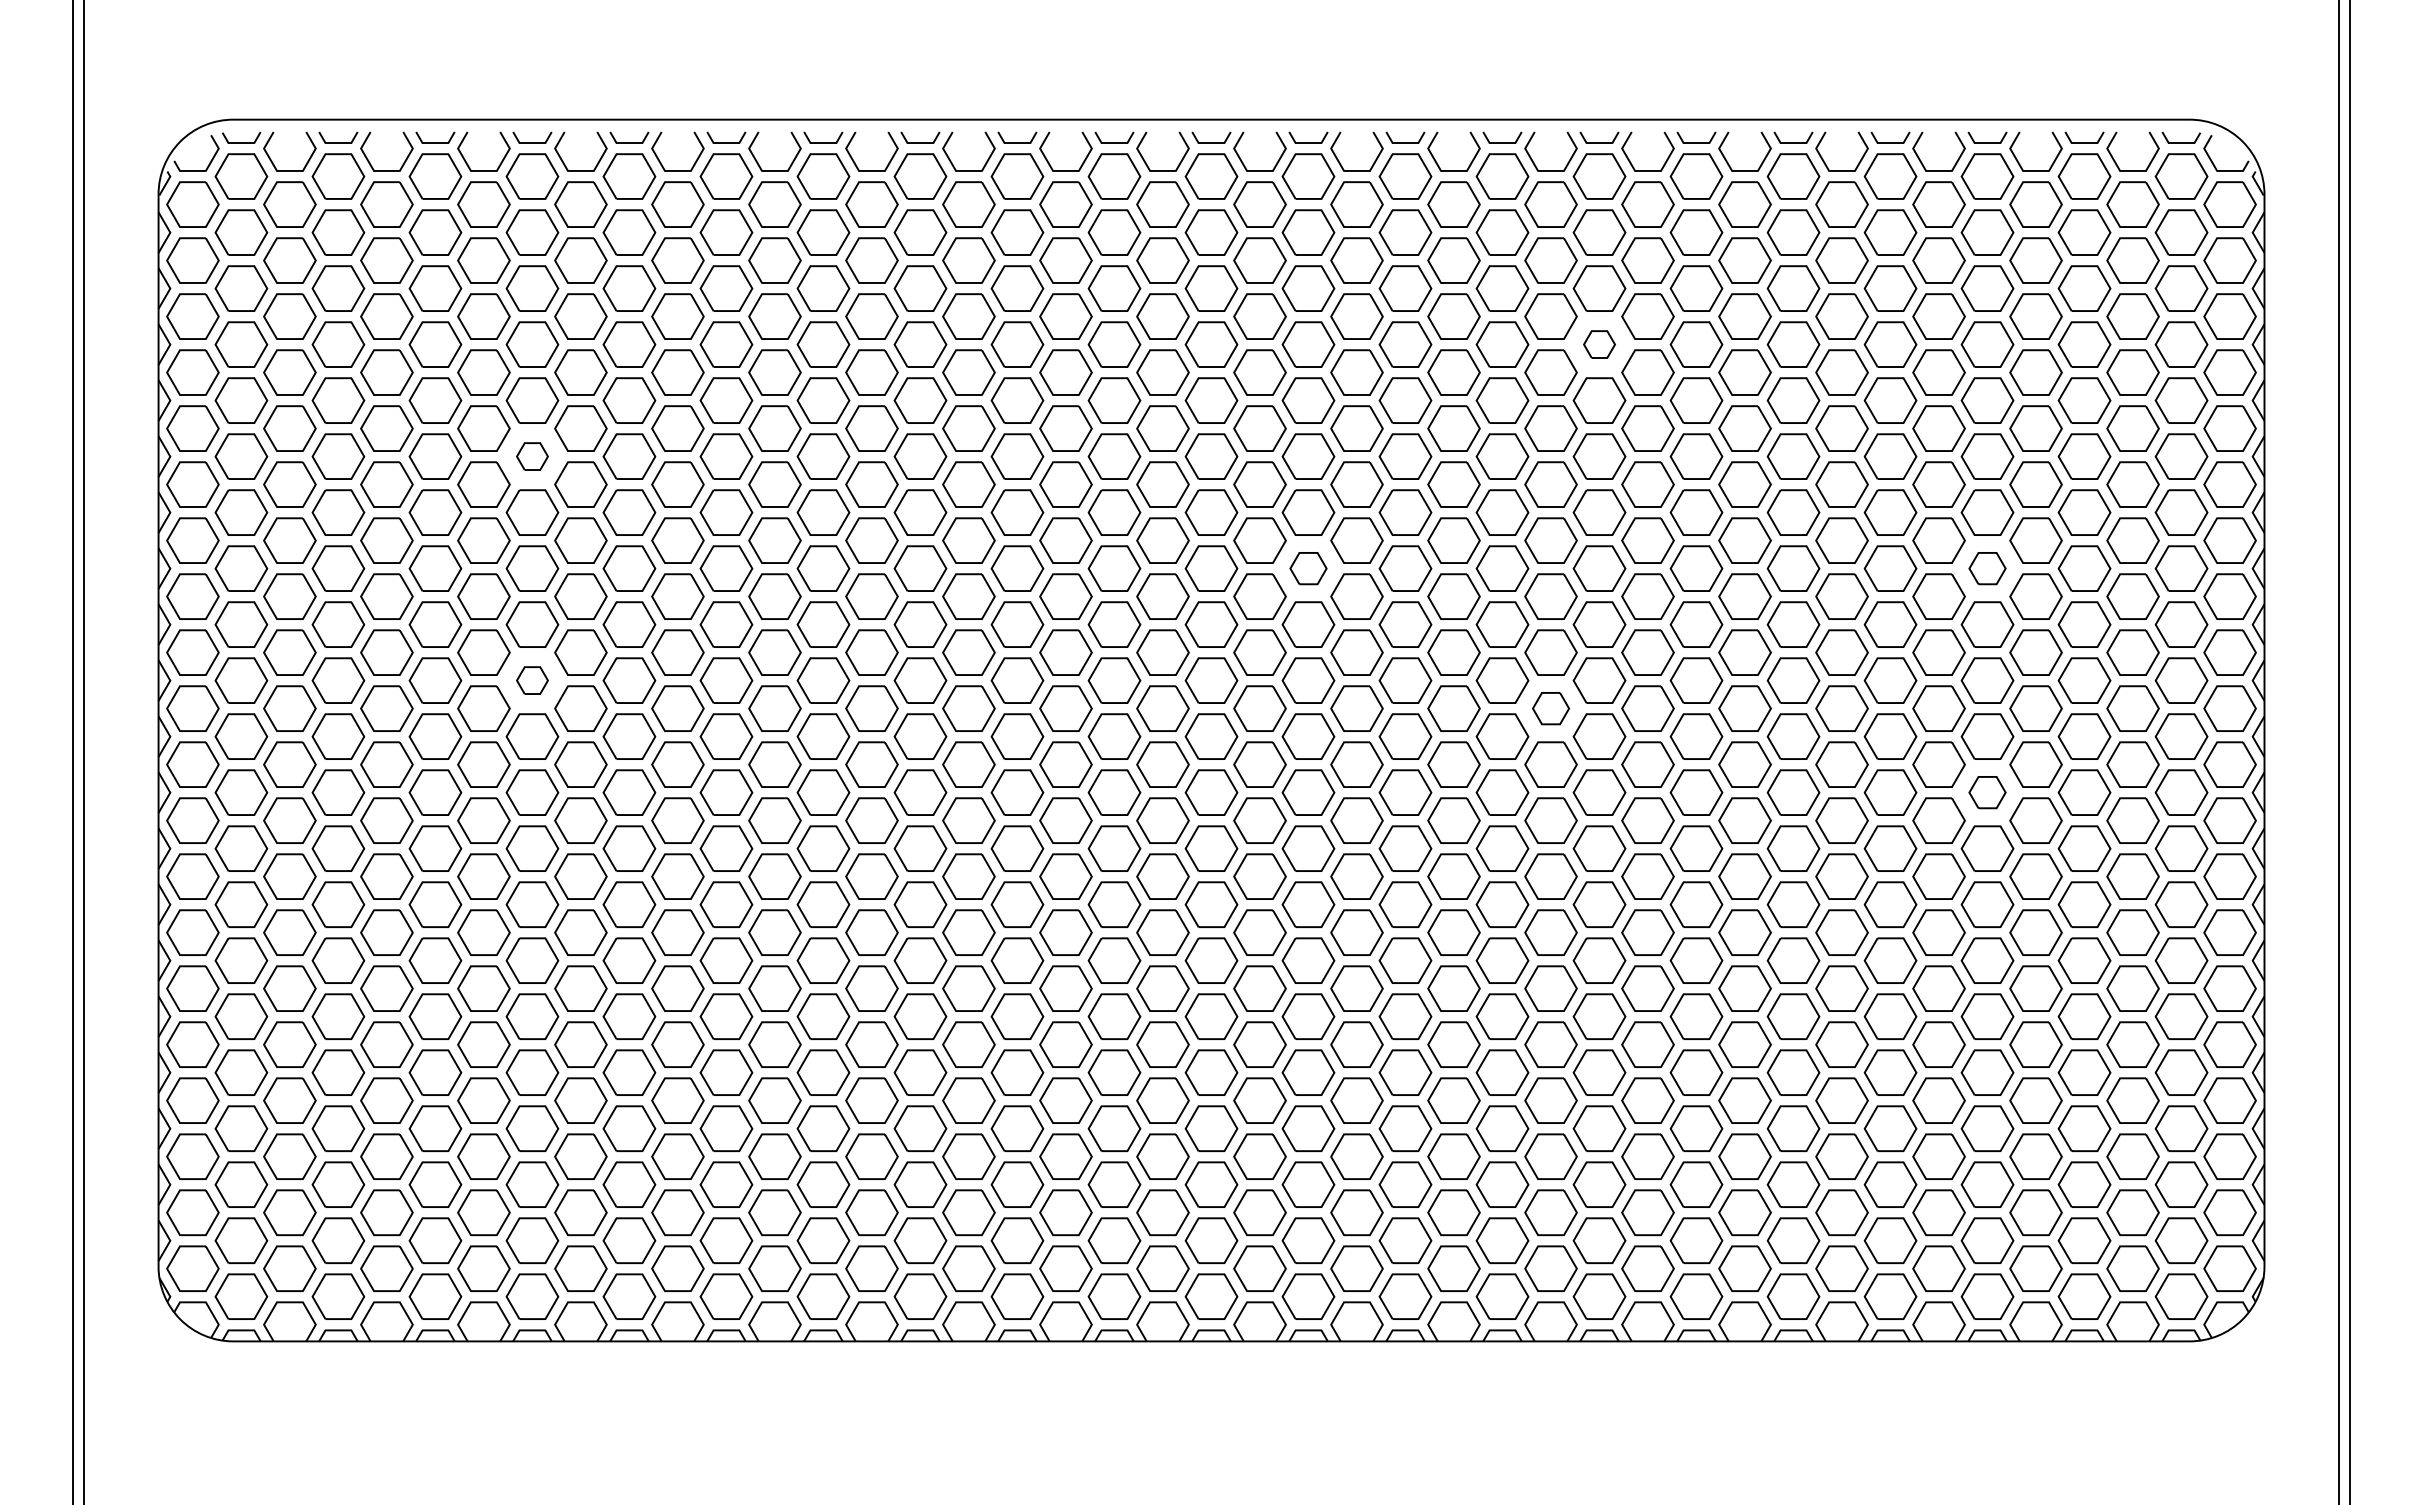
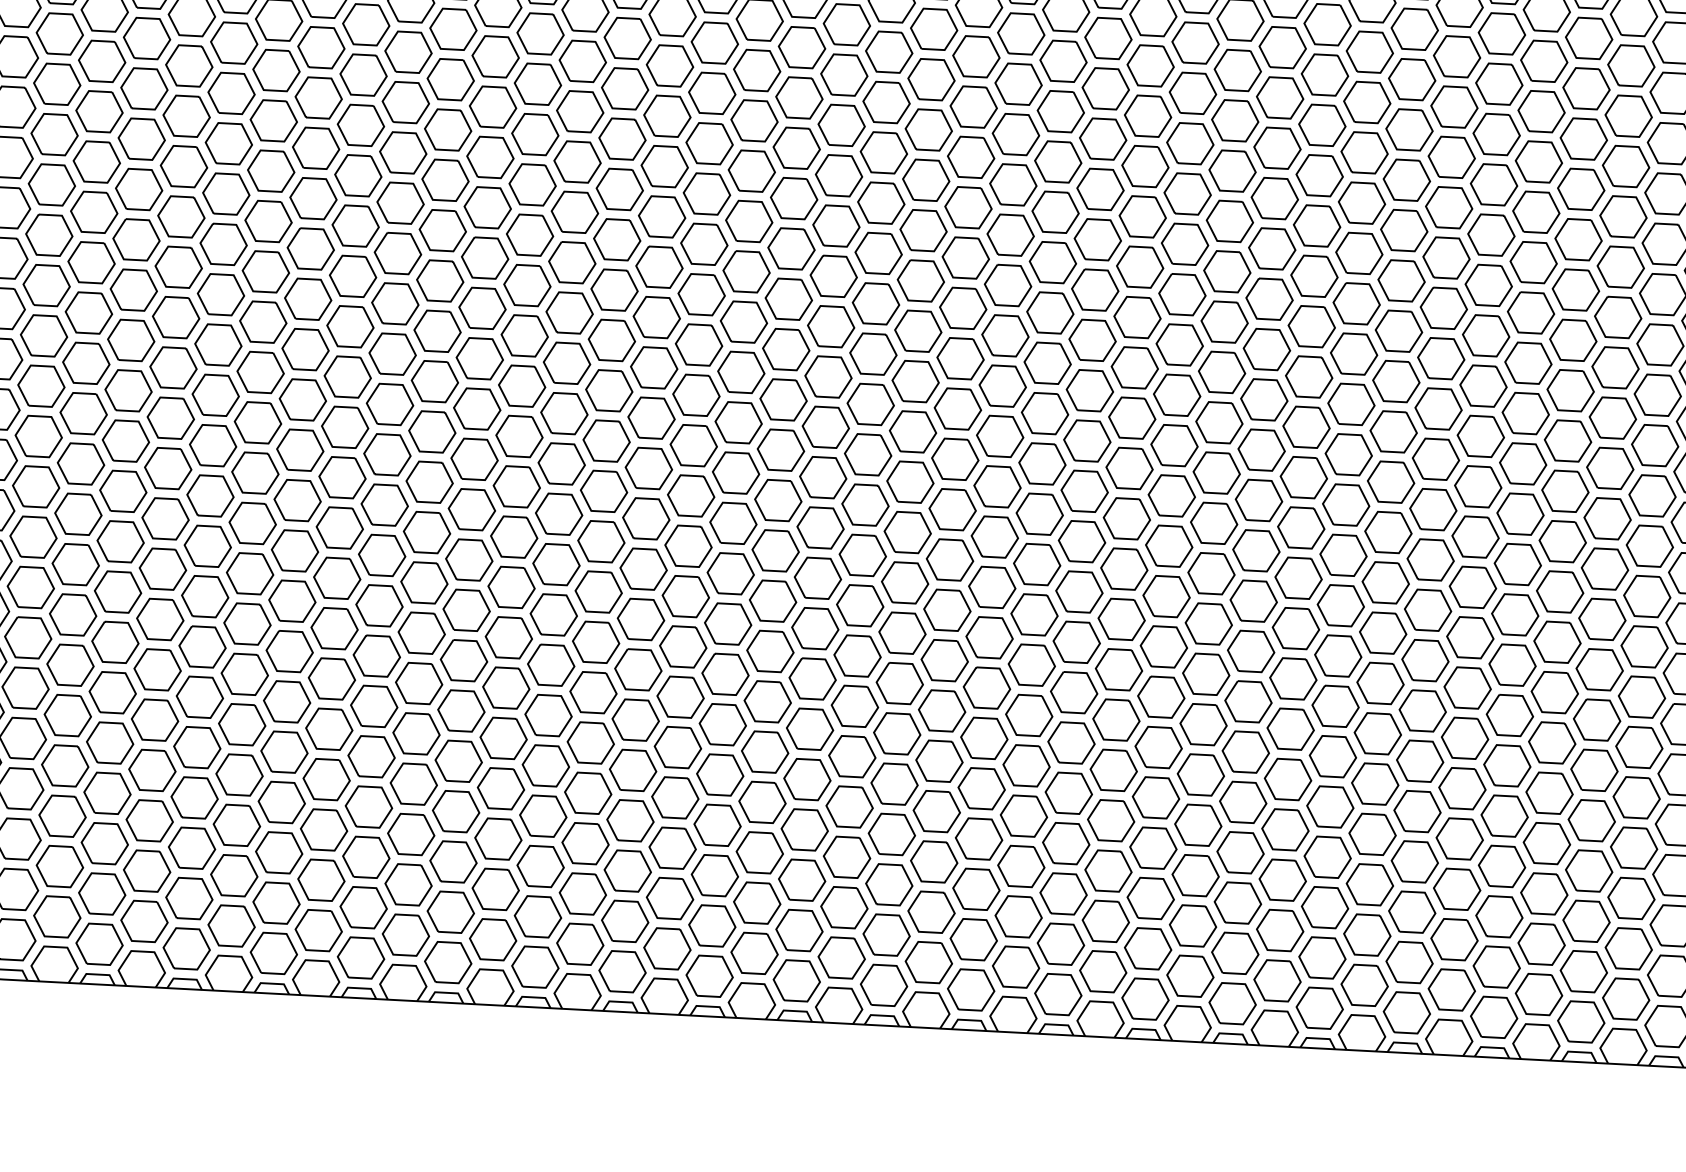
part: (1599, 344) -> (1277, 148), size x1.67
part: (532, 456) -> (313, 198), size x1.67
part: (1308, 568) -> (1005, 335), size x1.43
part: (1987, 568) -> (1615, 367), size x1.43
part: (532, 680) -> (302, 399), size x1.67
part: (1550, 708) -> (1216, 472), size x1.43
part: (1987, 792) -> (1604, 568), size x1.43

